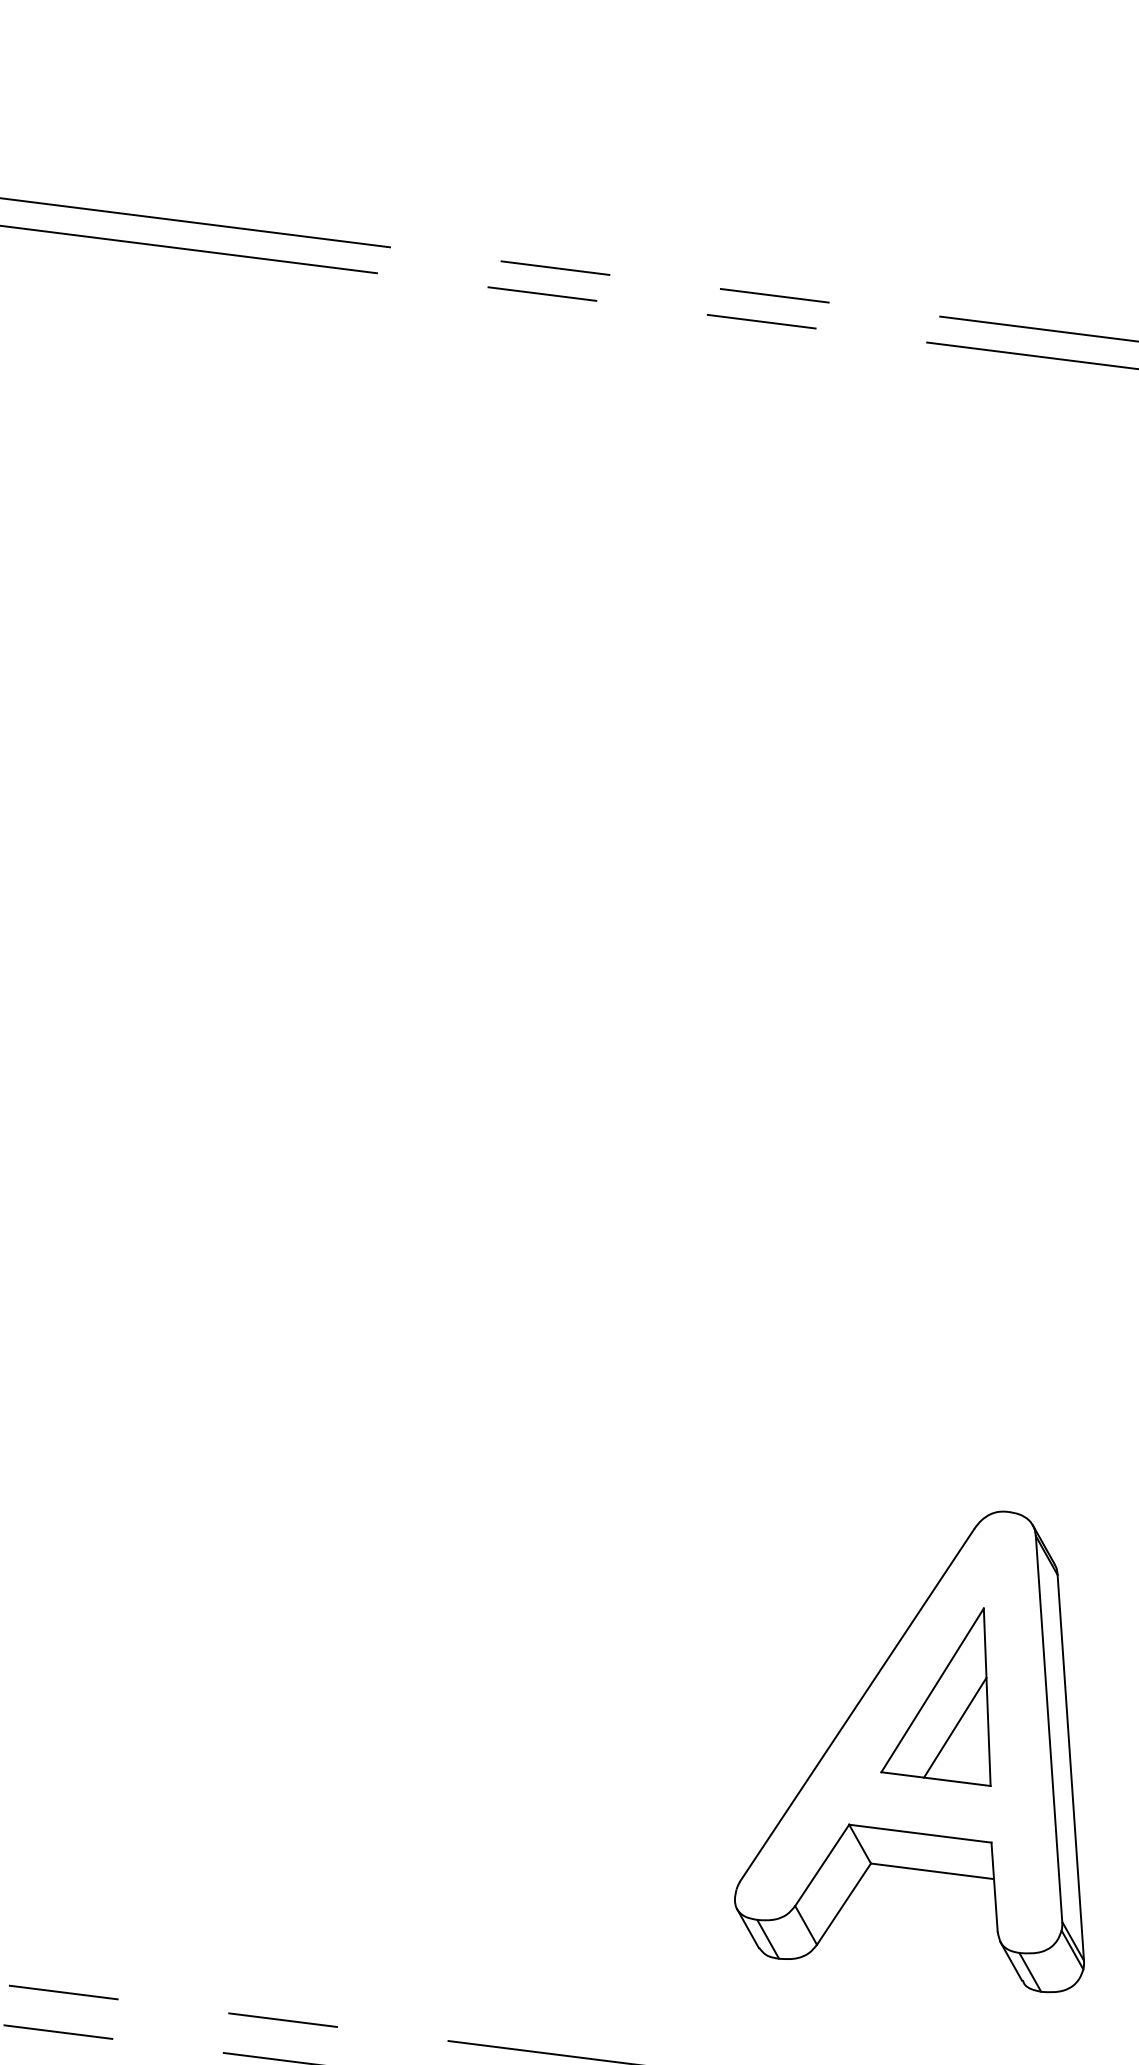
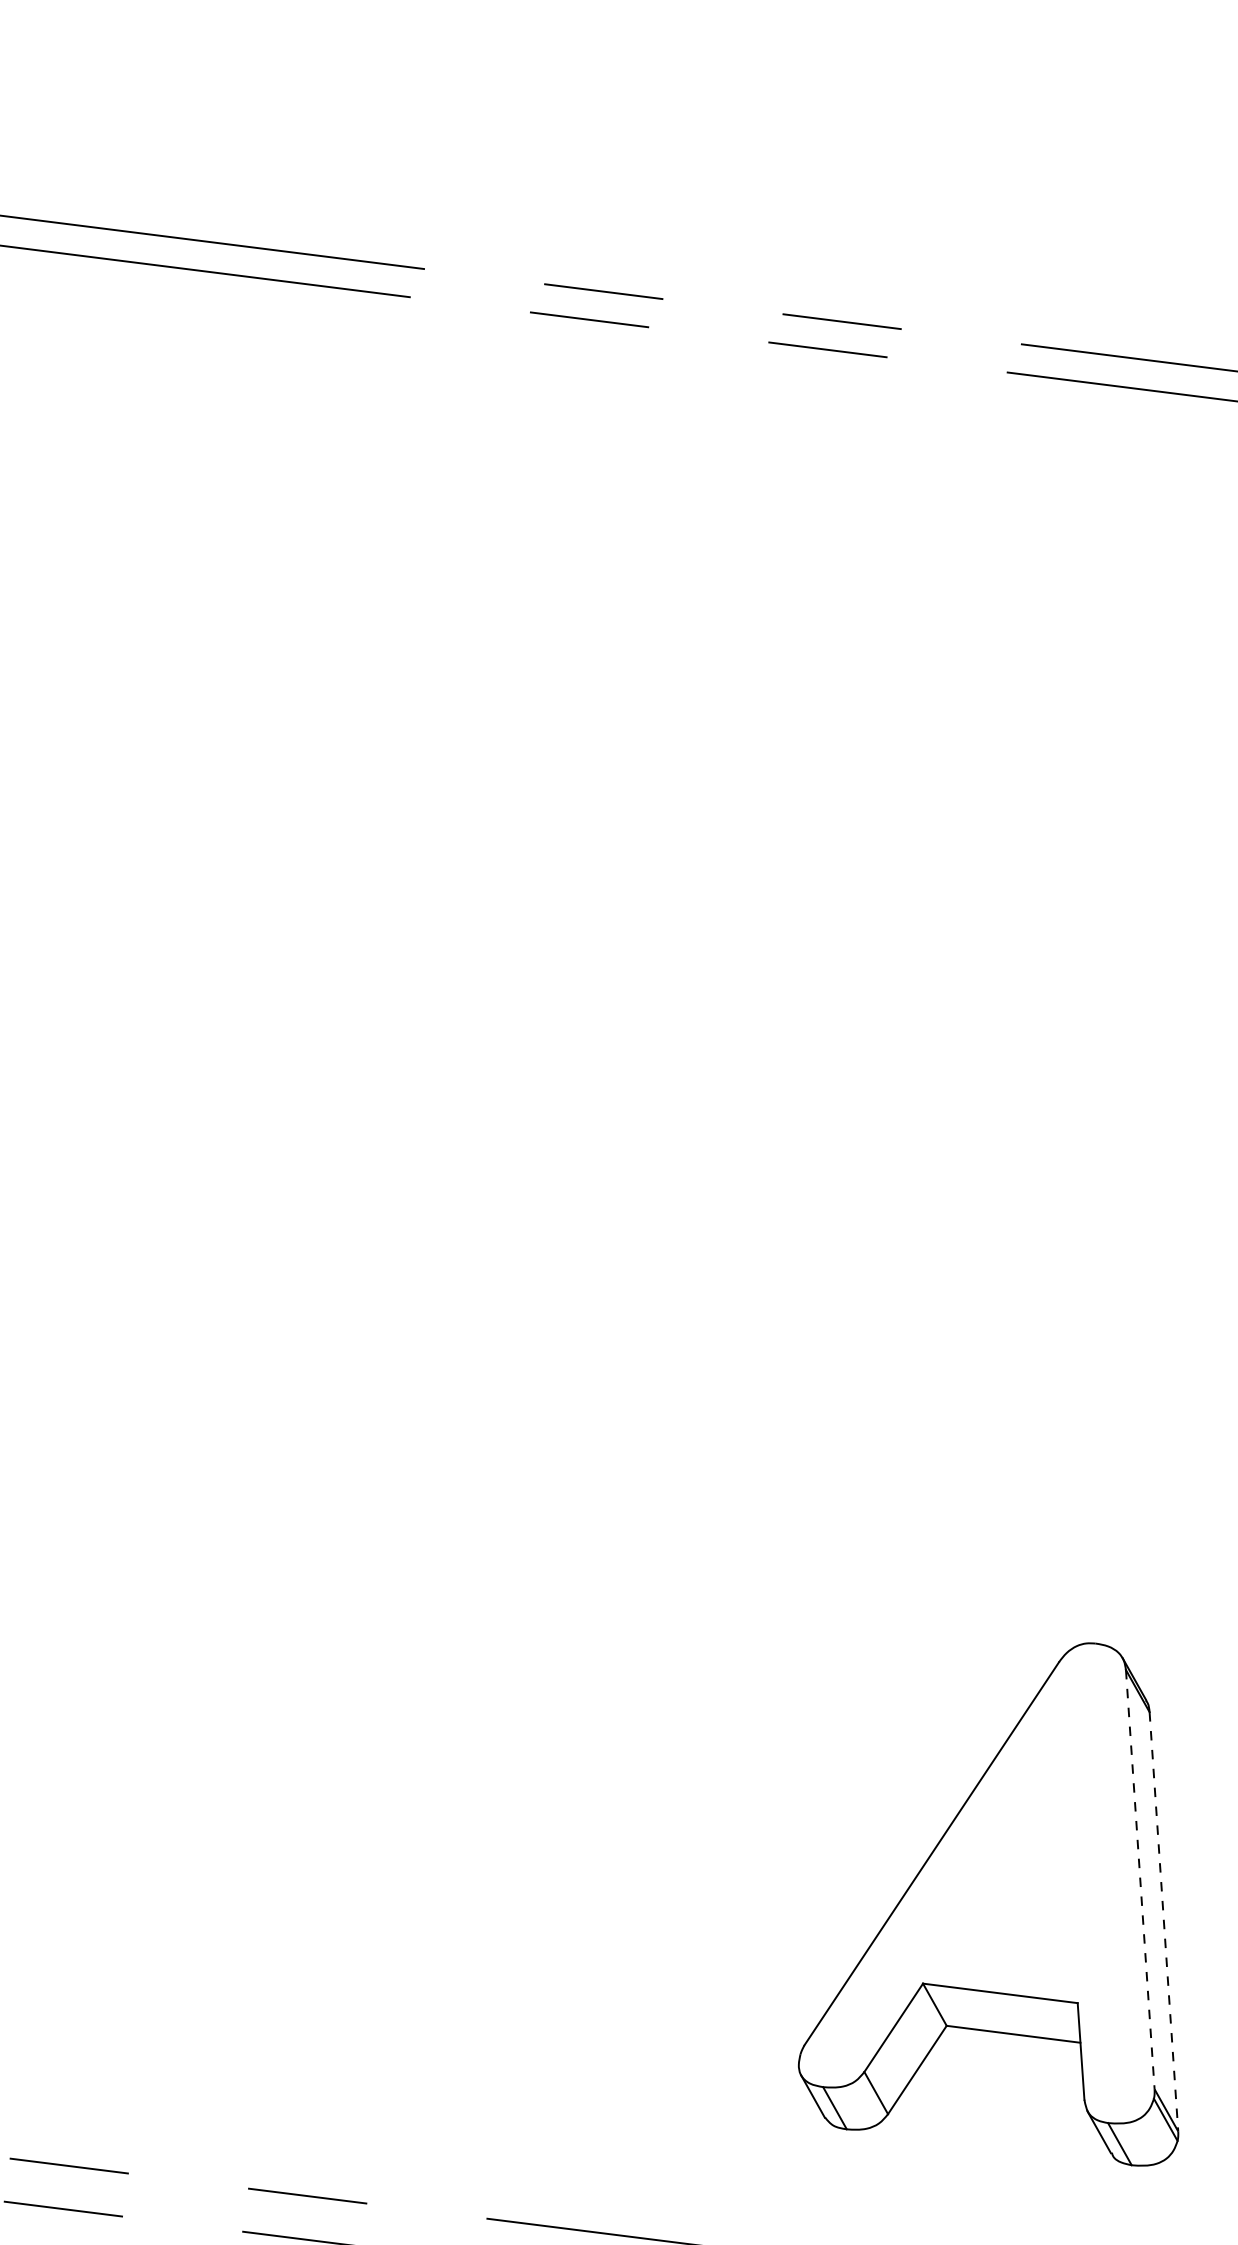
part: (935, 1696) -> (1016, 1844), removed
line: (1049, 1729) -> (1140, 1880), solid -> dashed
line: (1070, 1768) -> (1163, 1922), solid -> dashed

